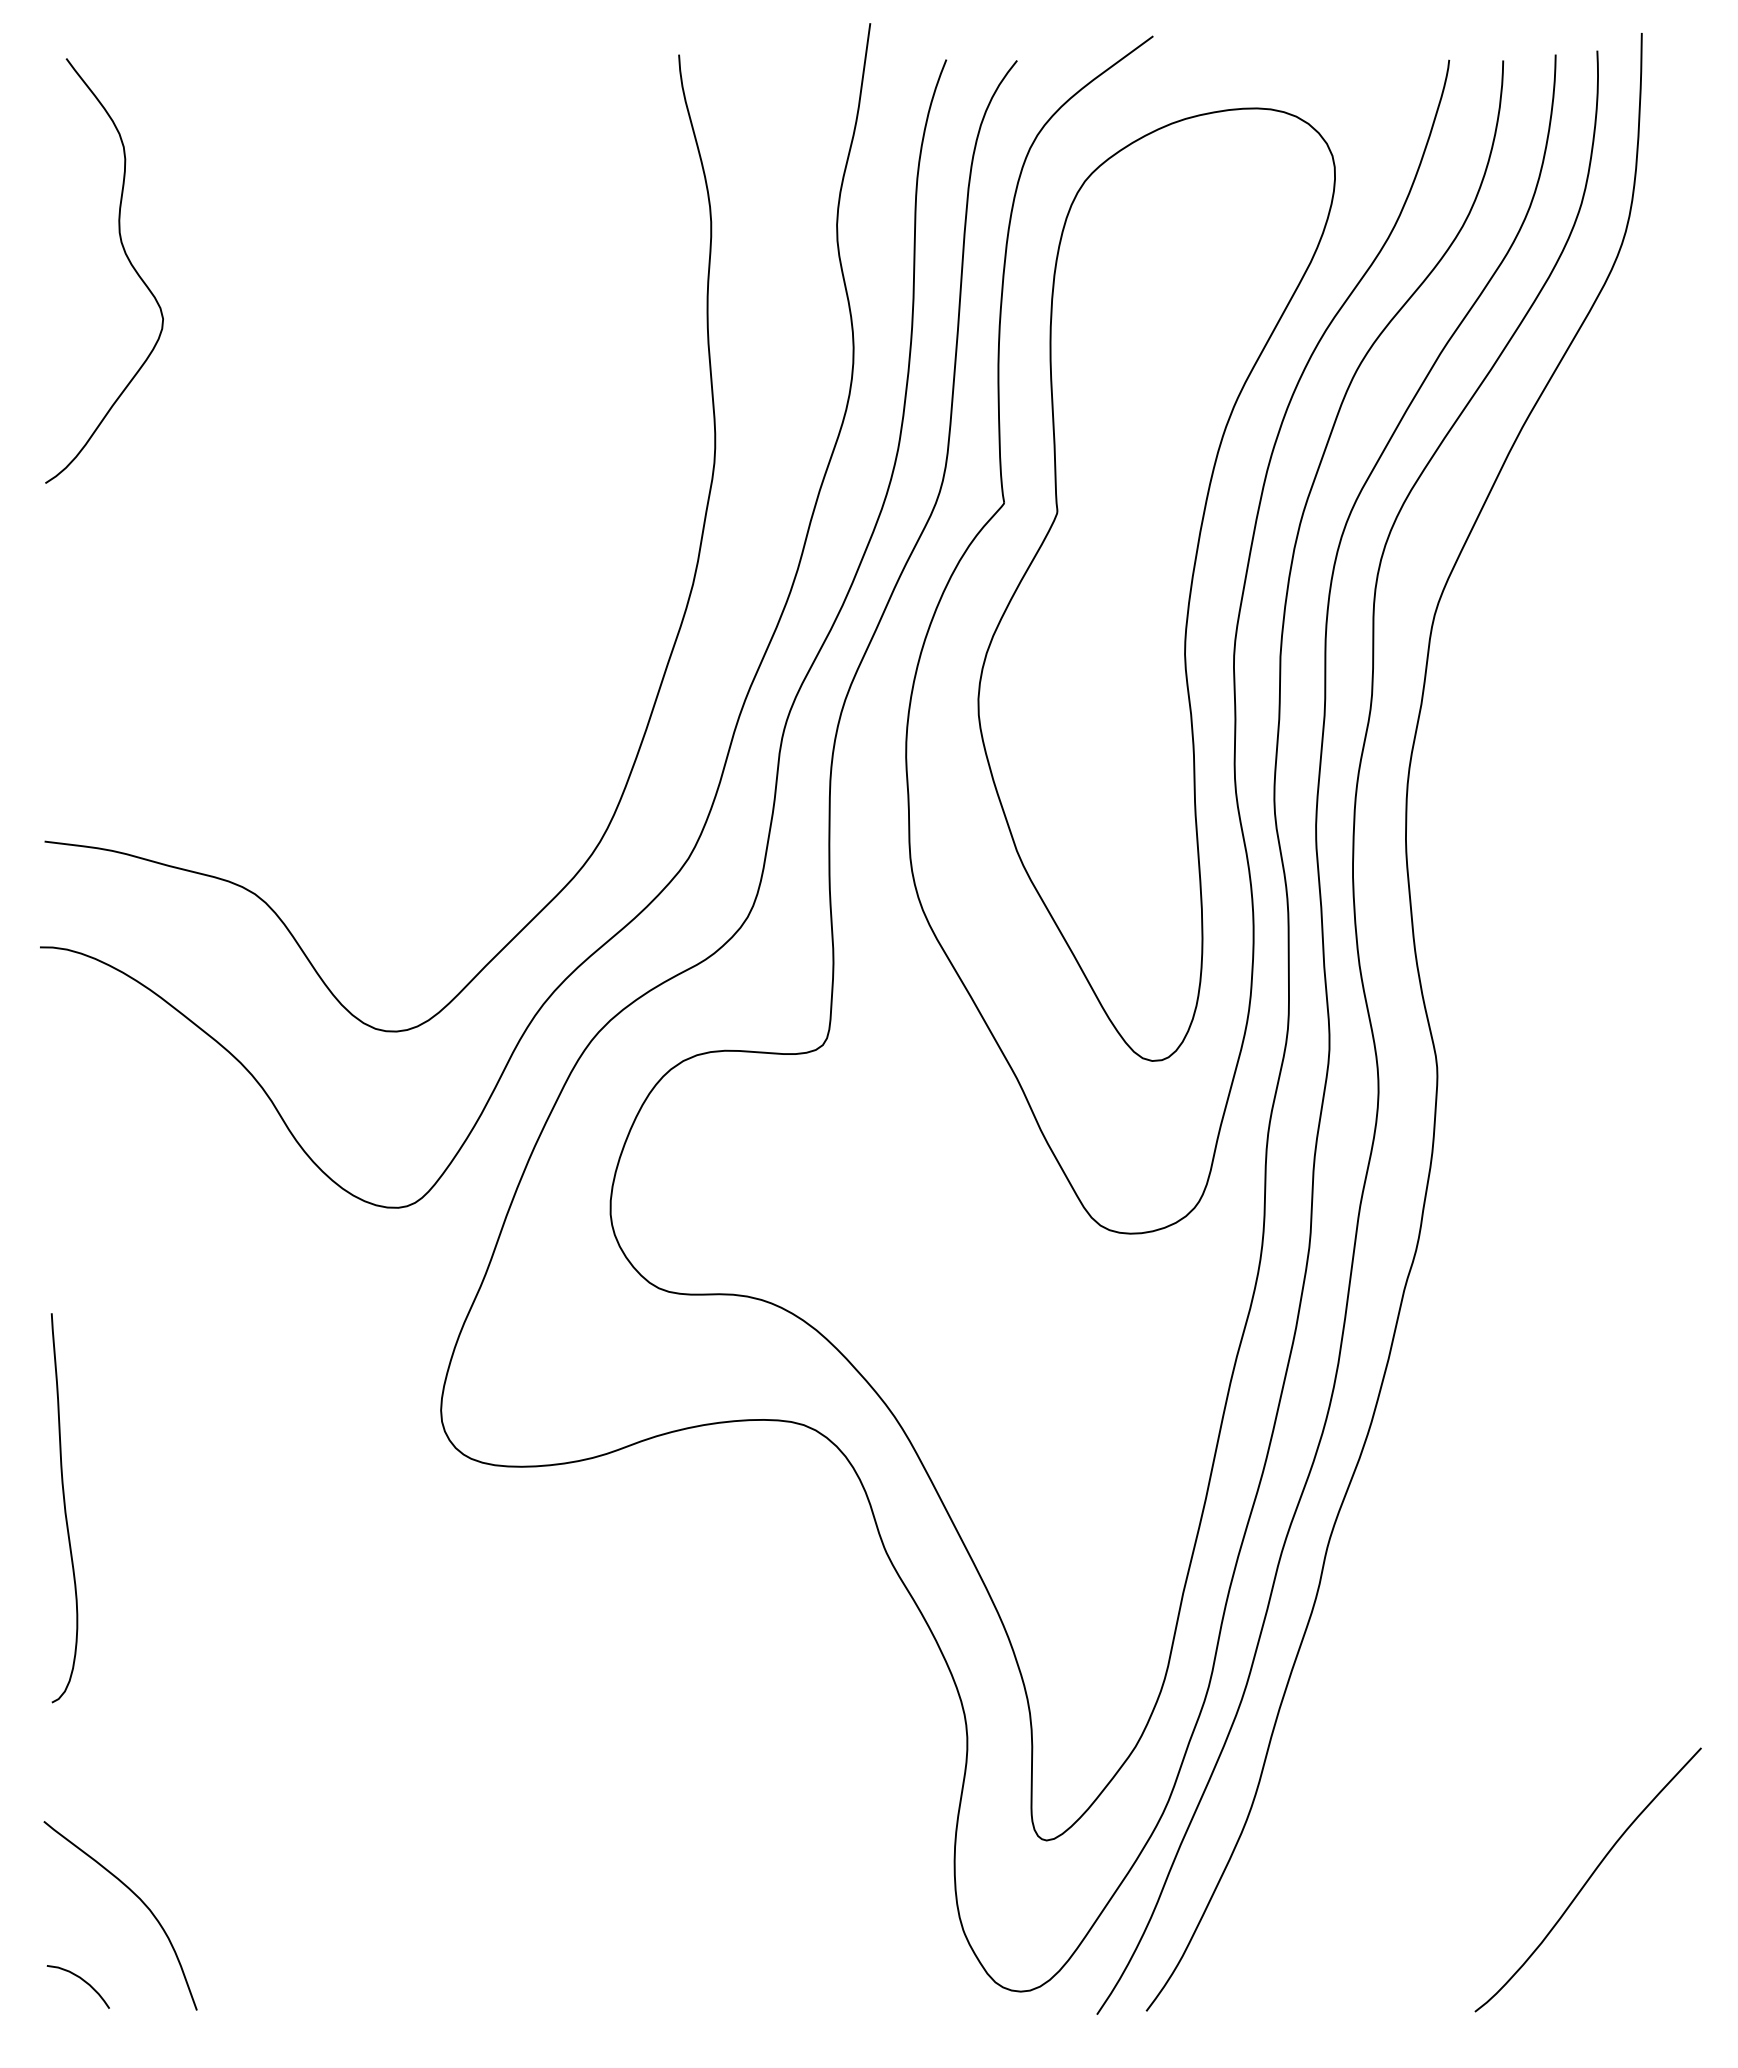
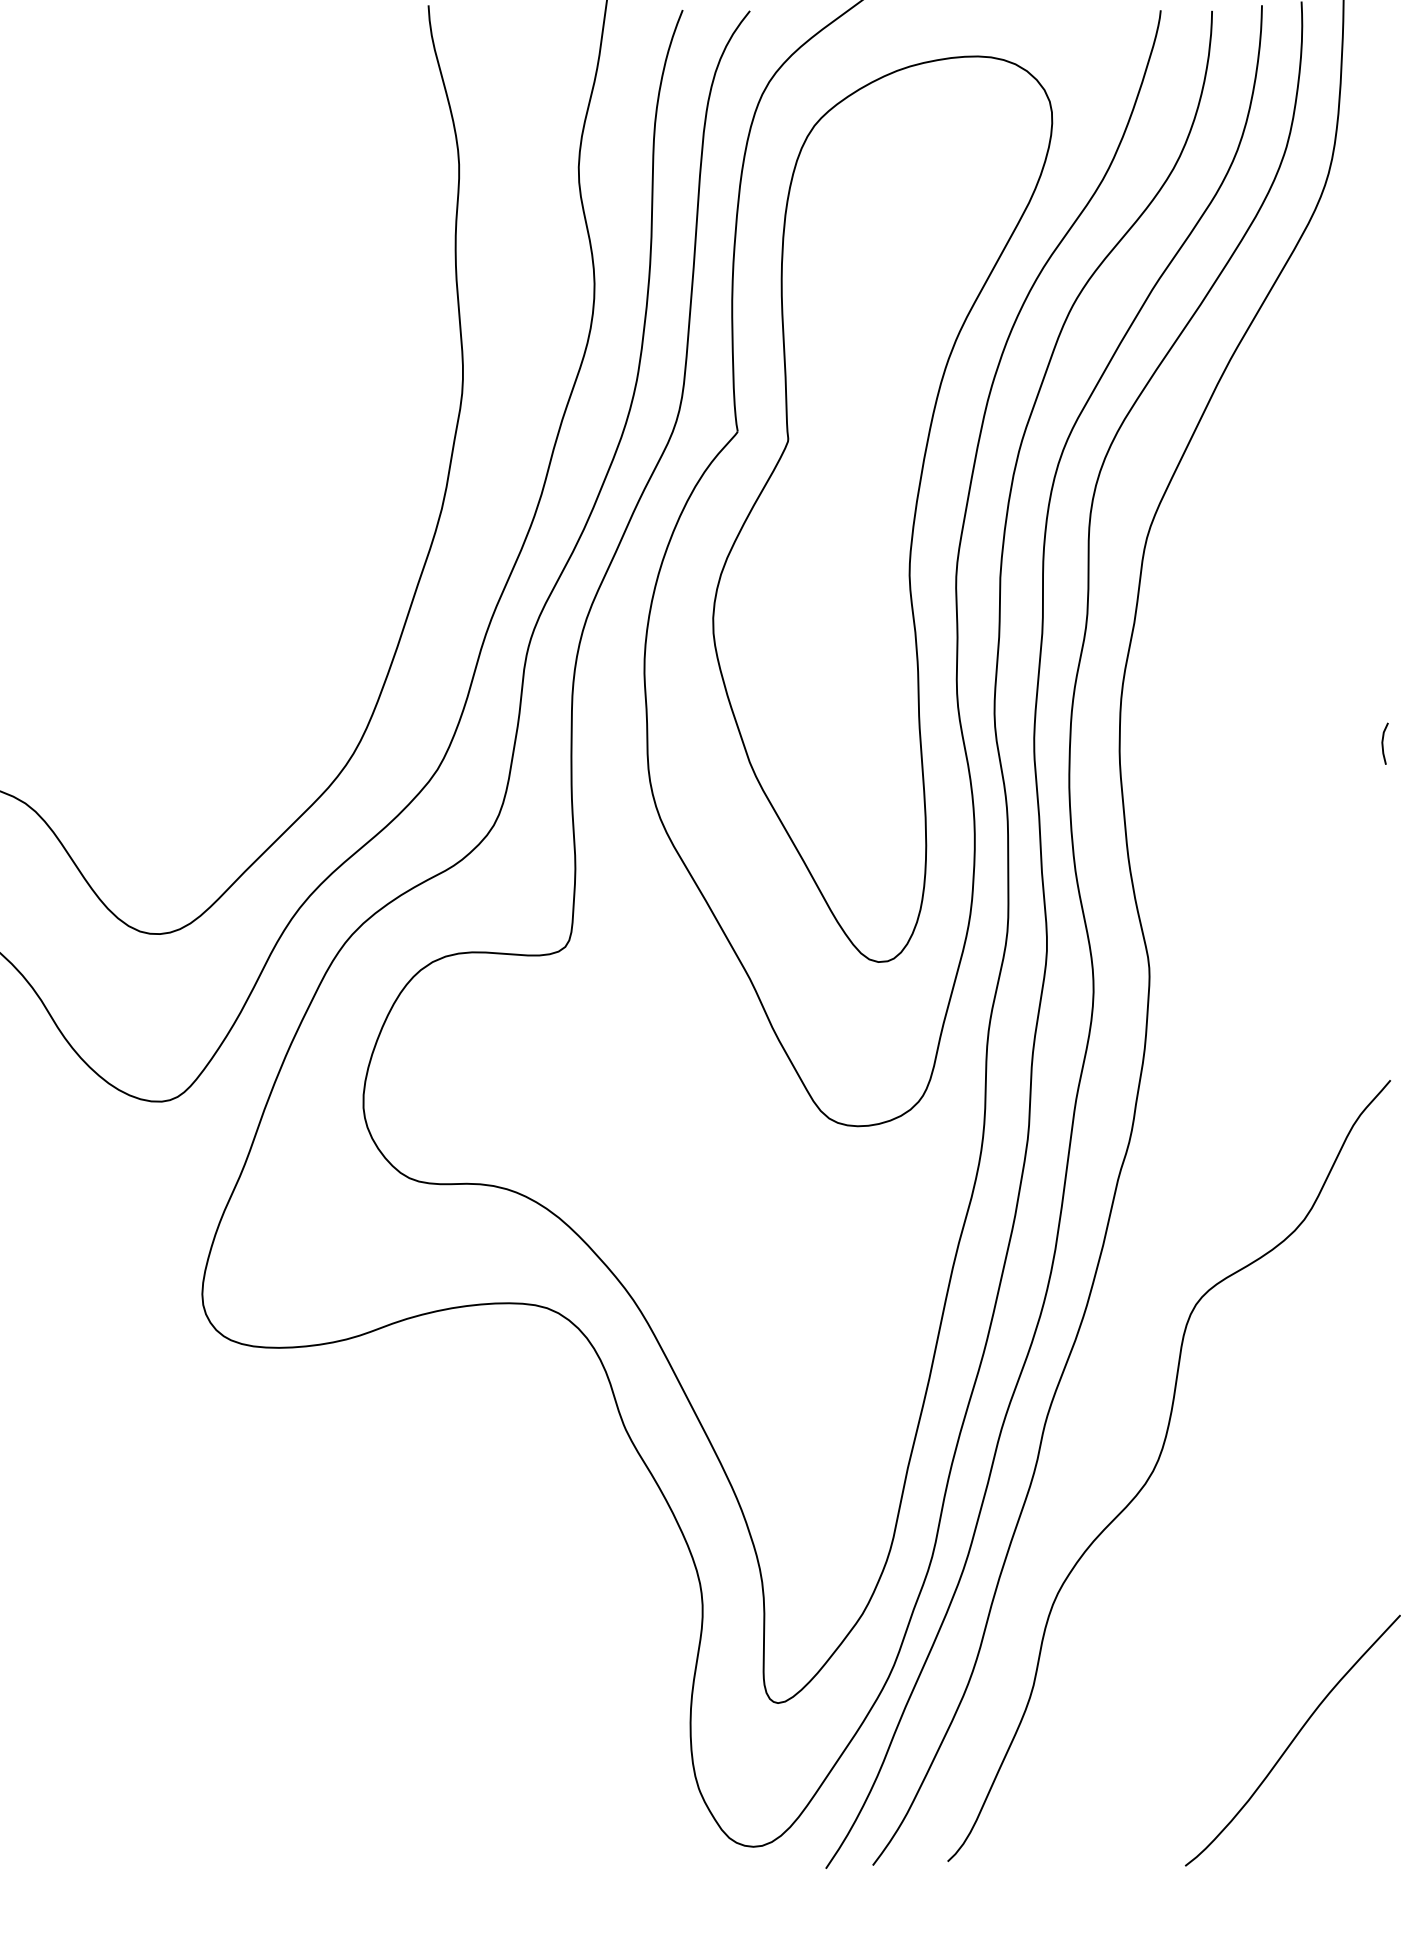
line: (1683, 831) -> (1383, 743), added
curve: (1444, 1592) -> (1156, 1467), added

